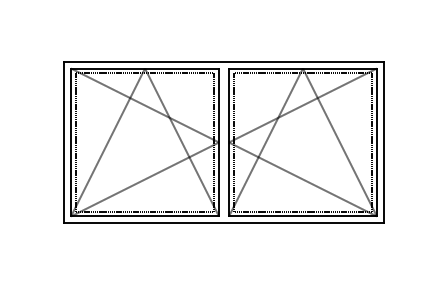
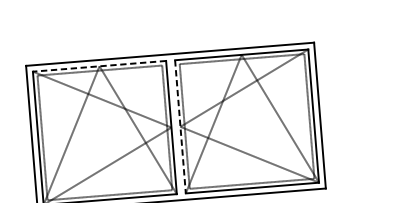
line: (145, 68) -> (99, 66), solid -> dashed
line: (228, 142) -> (180, 126), solid -> dashed

